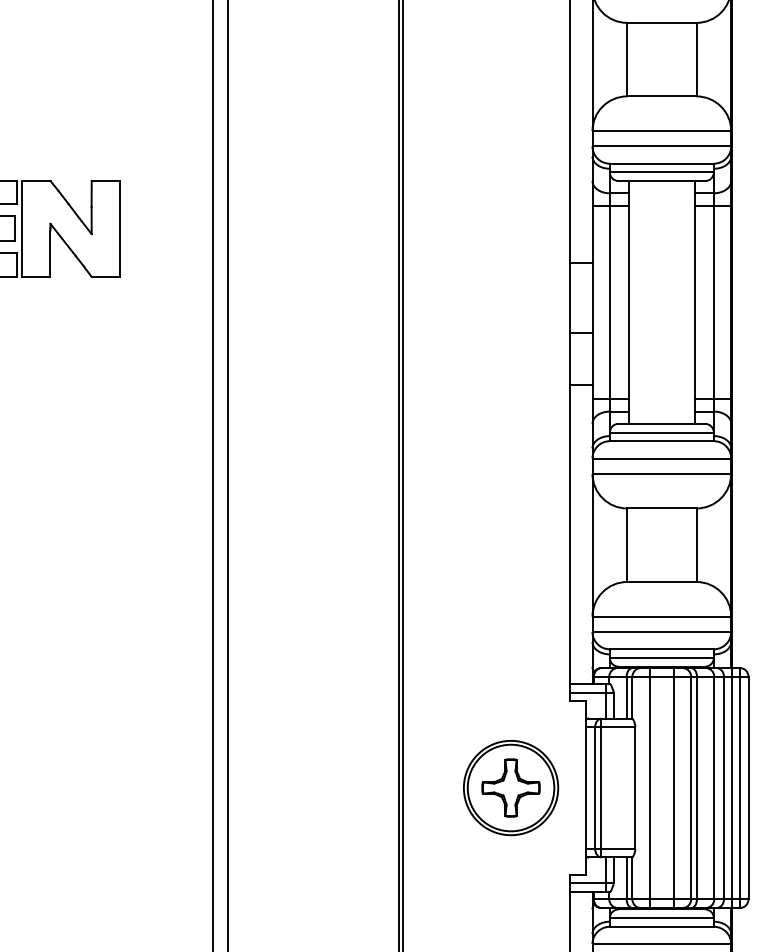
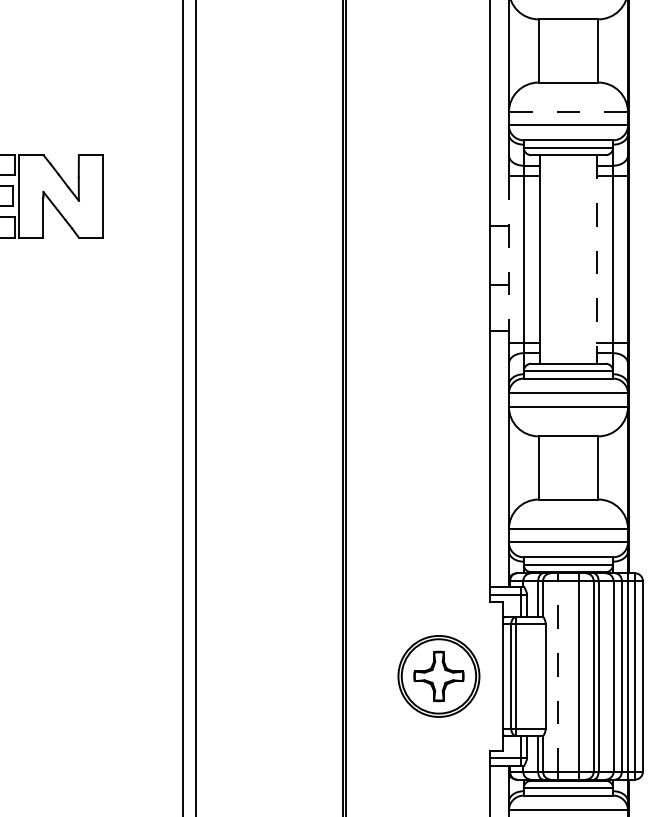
line: (661, 131) -> (568, 112), solid -> dashed
line: (592, 302) -> (508, 259), solid -> dashed
line: (695, 302) -> (597, 259), solid -> dashed
line: (649, 787) -> (557, 675), solid -> dashed

